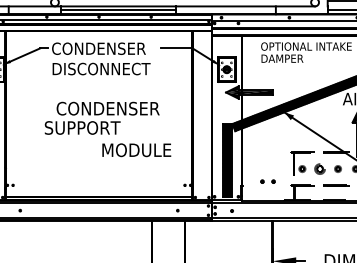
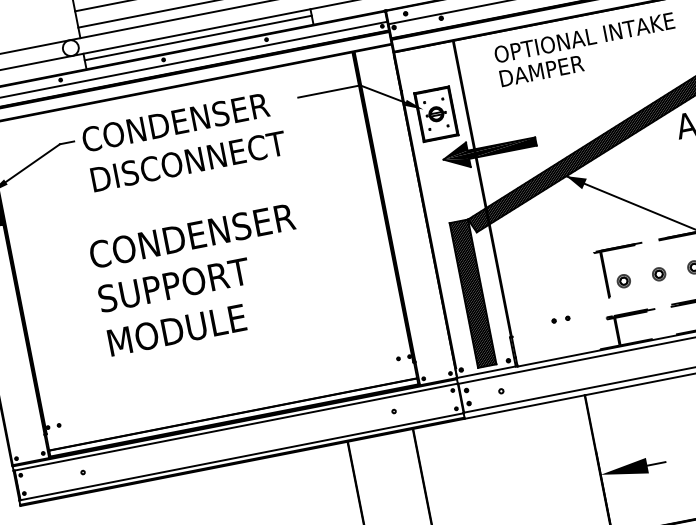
text: (107, 108) -> (190, 235), moved
text: (136, 150) -> (176, 330), moved
part: (320, 168) -> (659, 273), size x0.62
part: (267, 181) -> (559, 319), size x0.62

